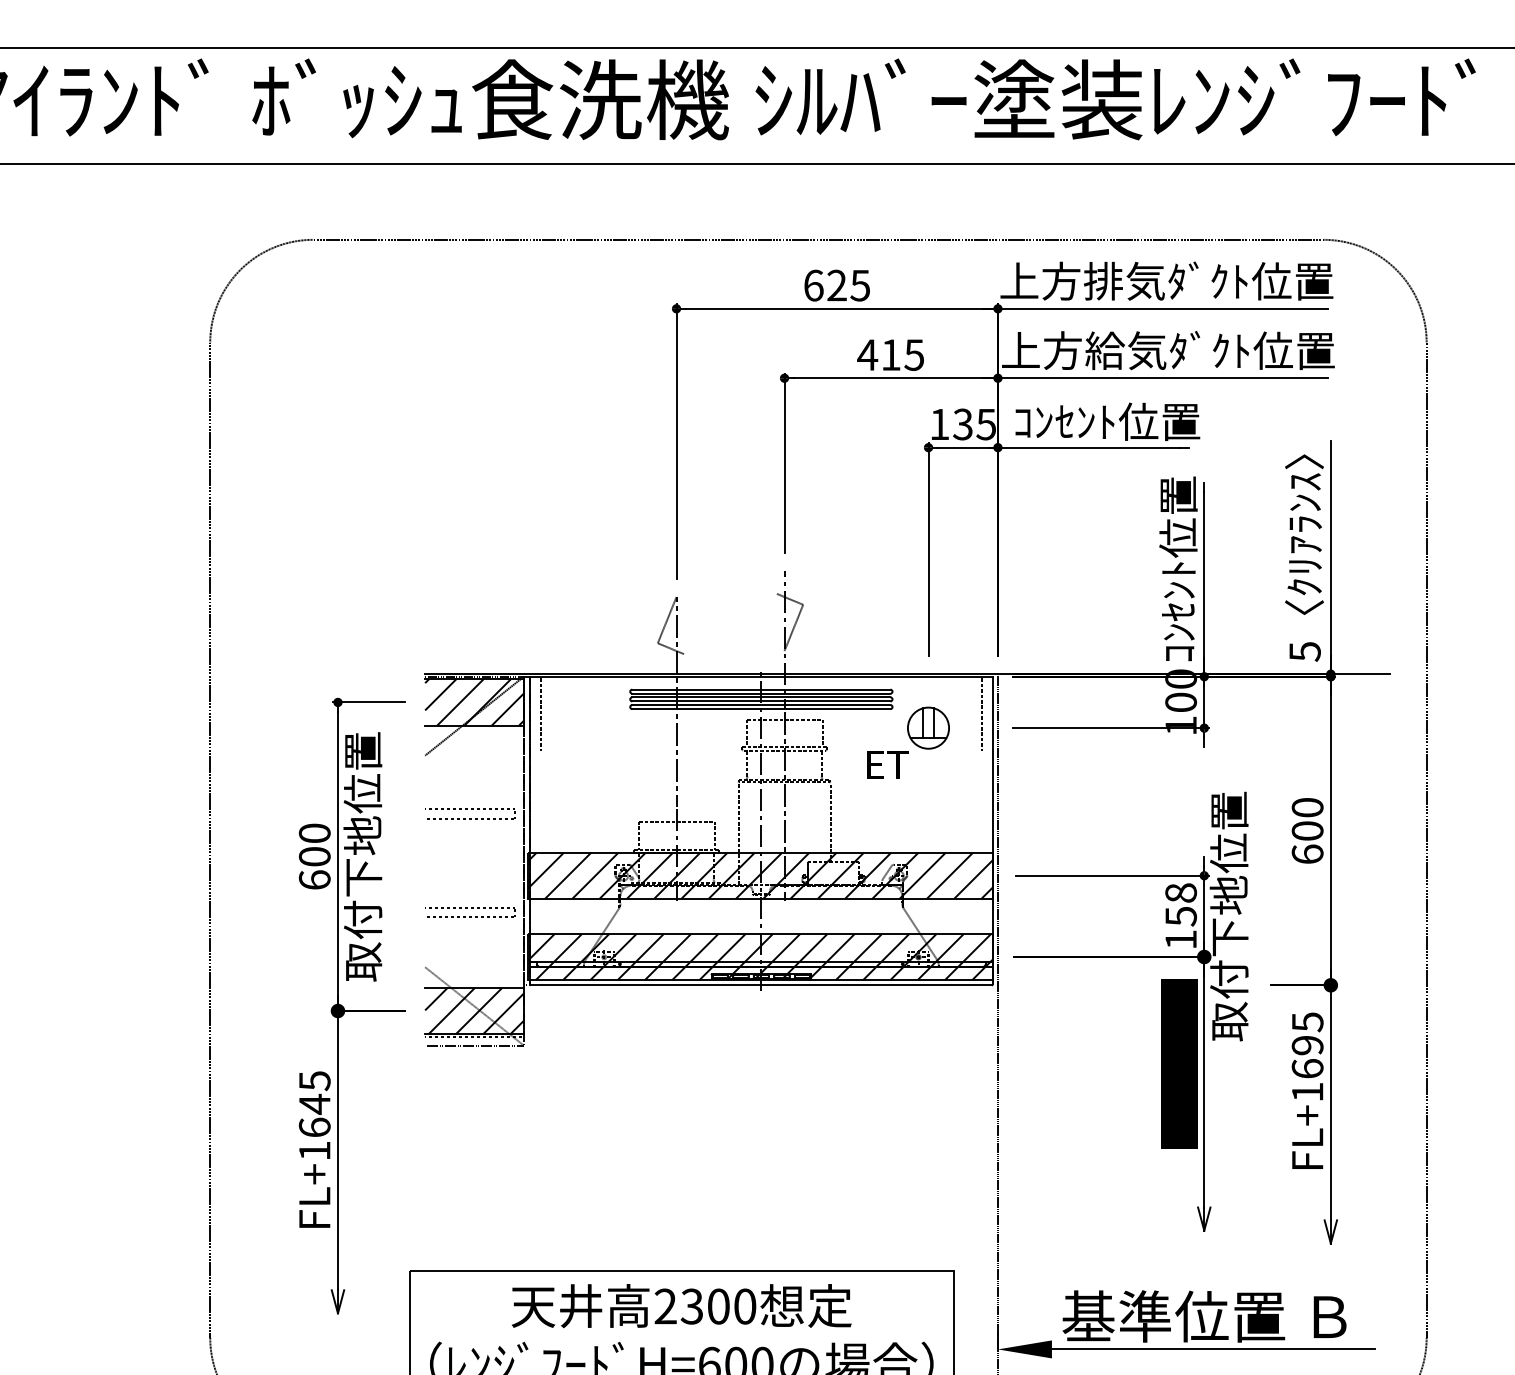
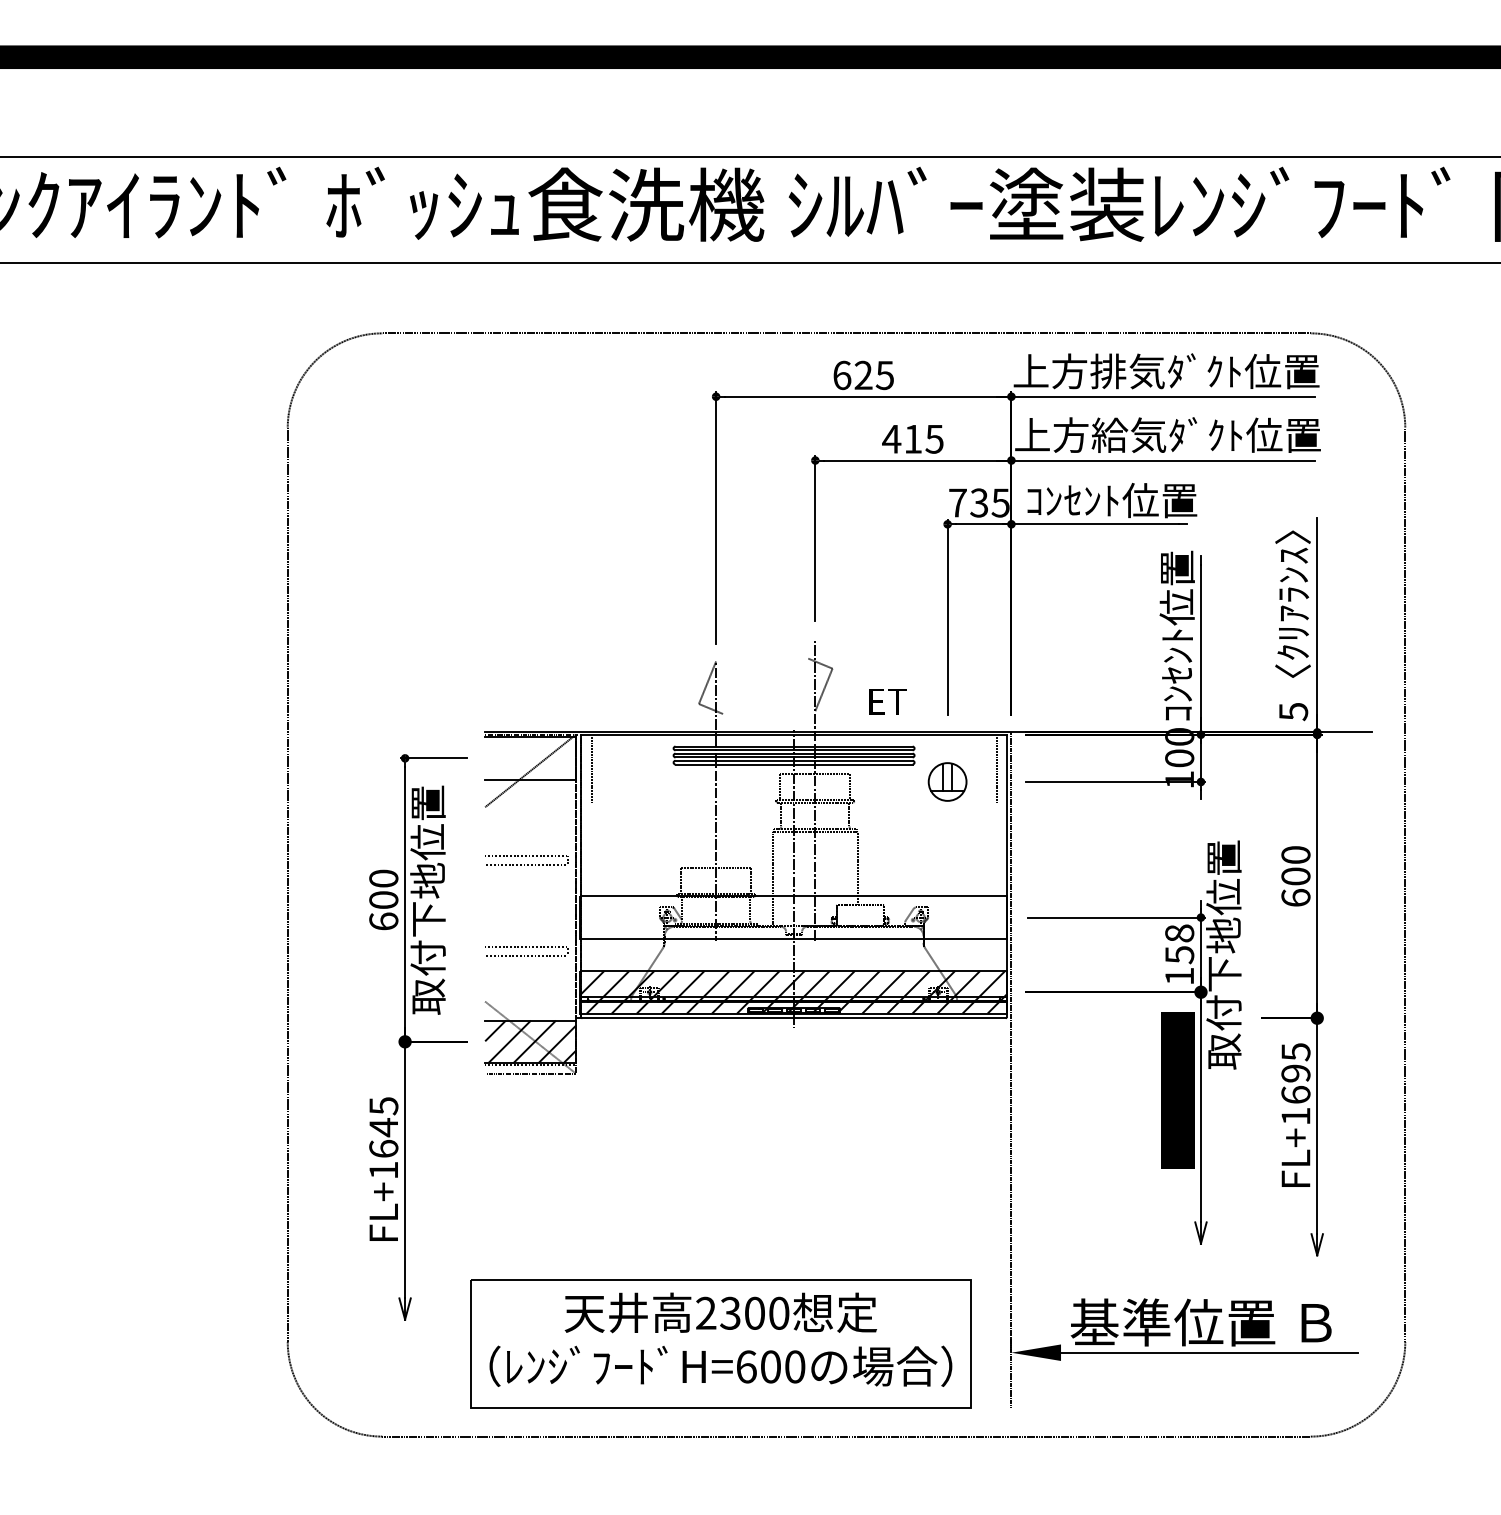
text: (939, 423) -> (957, 502), 135 -> 735
hatch: (474, 702) -> (530, 758), removed
text: (887, 764) -> (887, 701), moved
hatch: (759, 875) -> (792, 917), removed

